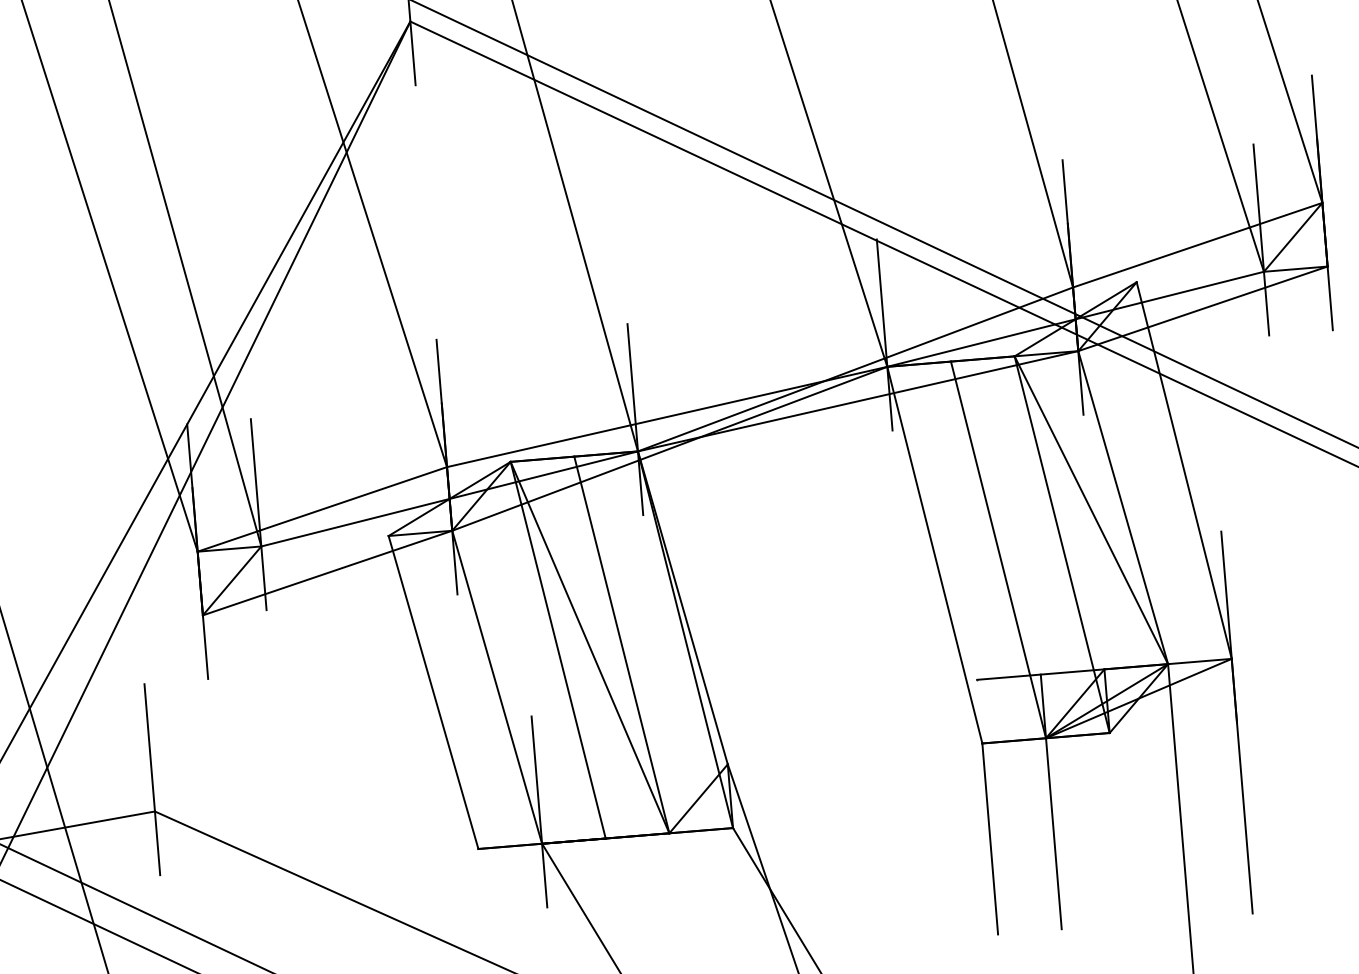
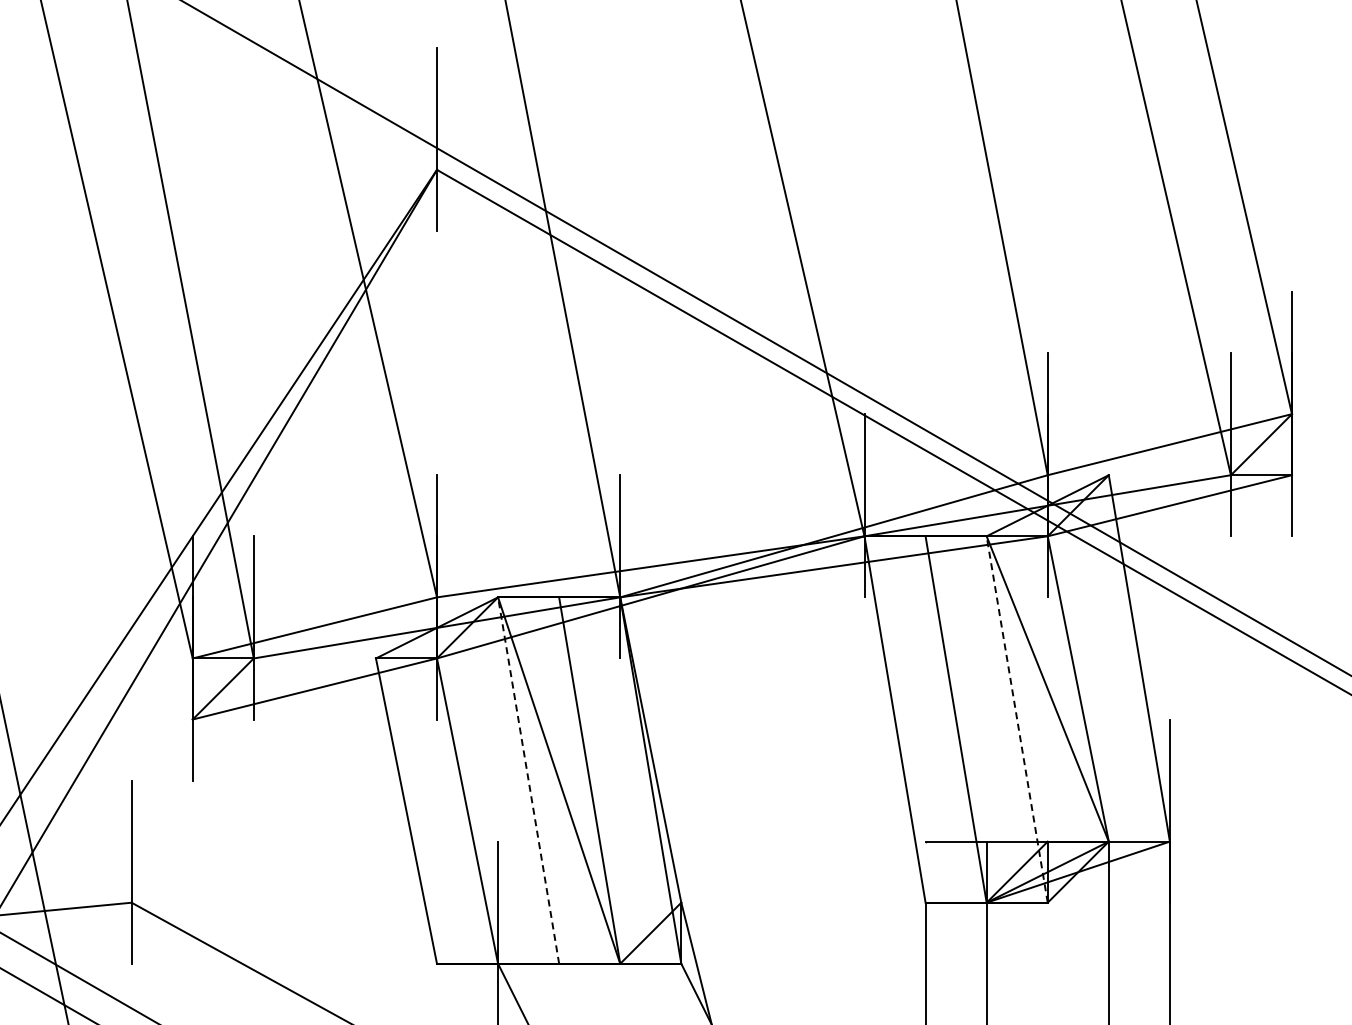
line: (1062, 544) -> (1017, 719), solid -> dashed
line: (558, 650) -> (528, 780), solid -> dashed

